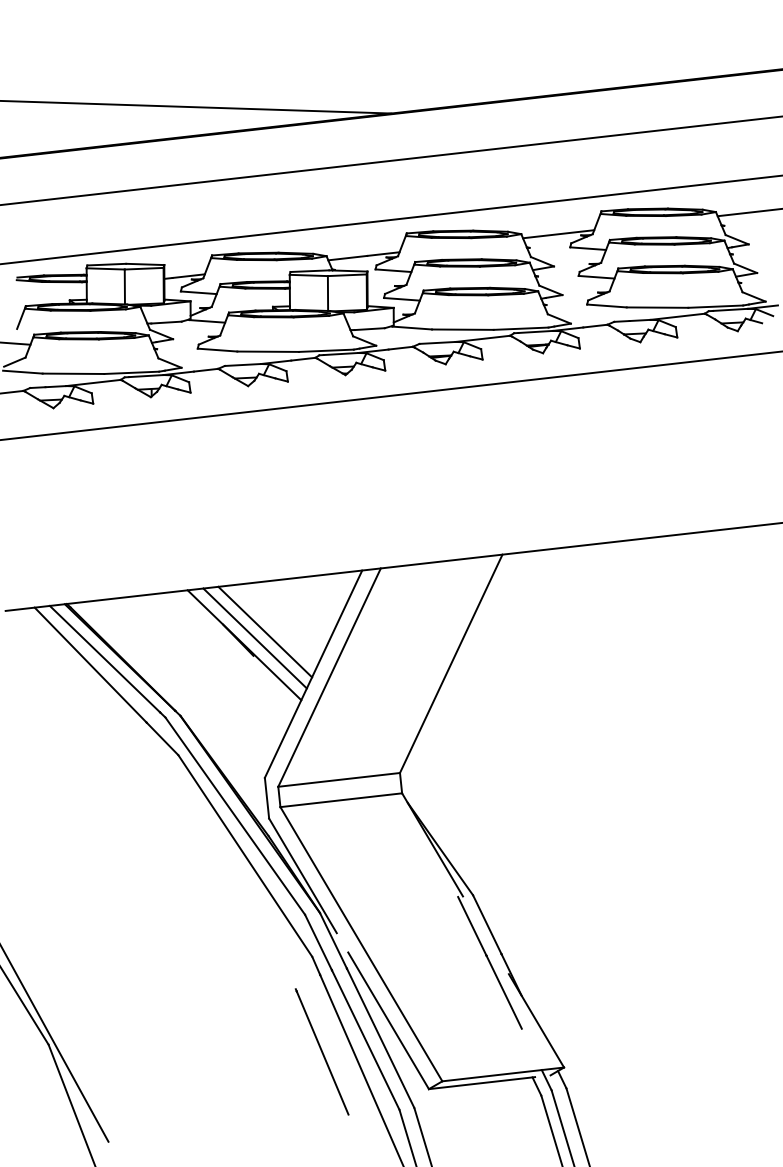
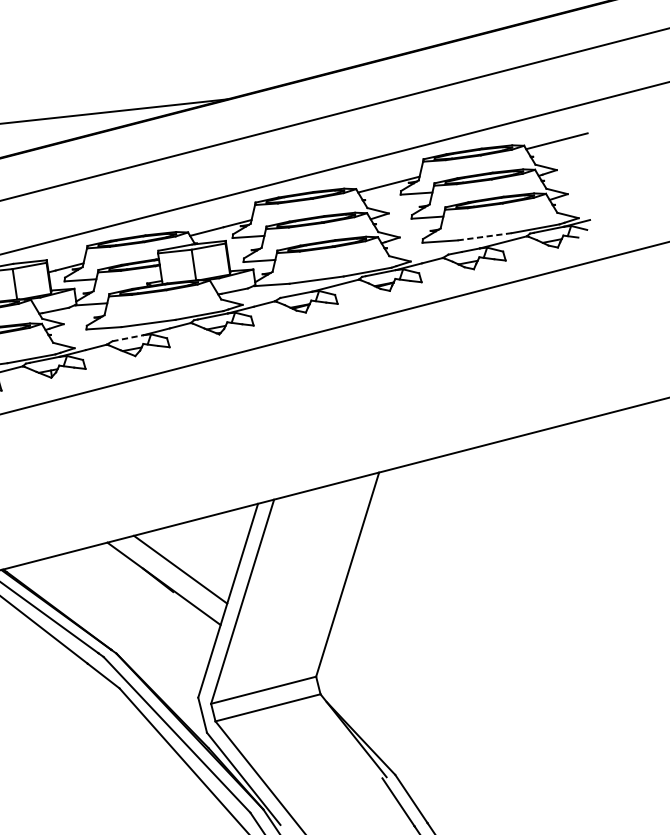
line: (657, 307) -> (484, 236), solid -> dashed
line: (243, 364) -> (128, 337), solid -> dashed
line: (254, 638) -> (171, 576), removed

